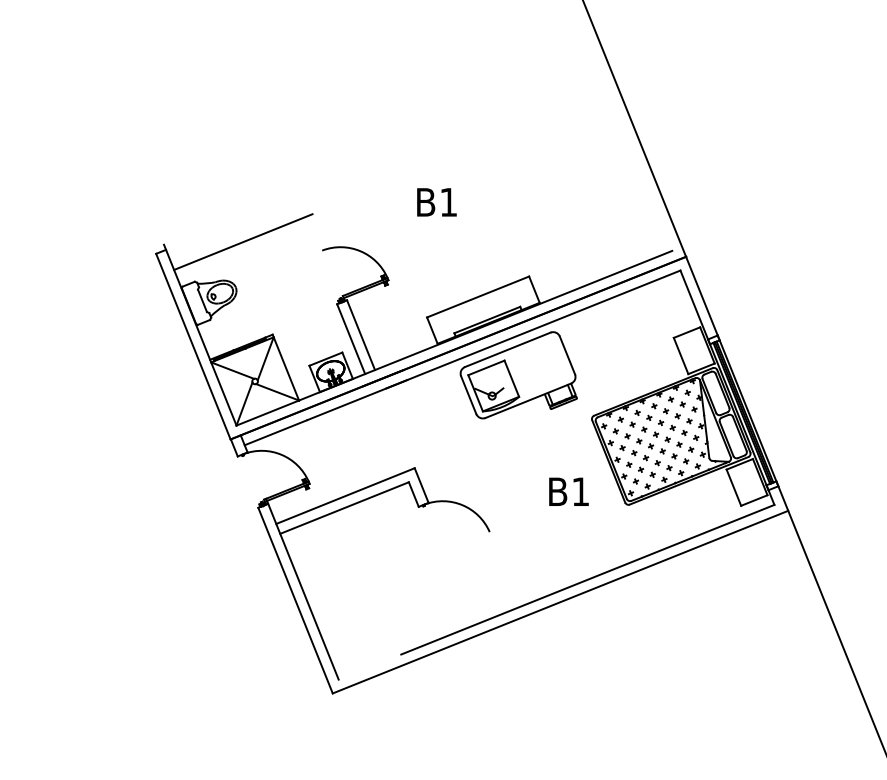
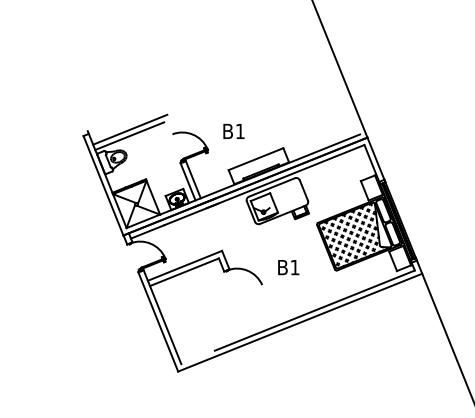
text: (436, 200) -> (233, 130), moved
line: (241, 252) -> (129, 135), added
text: (568, 491) -> (288, 267), moved

